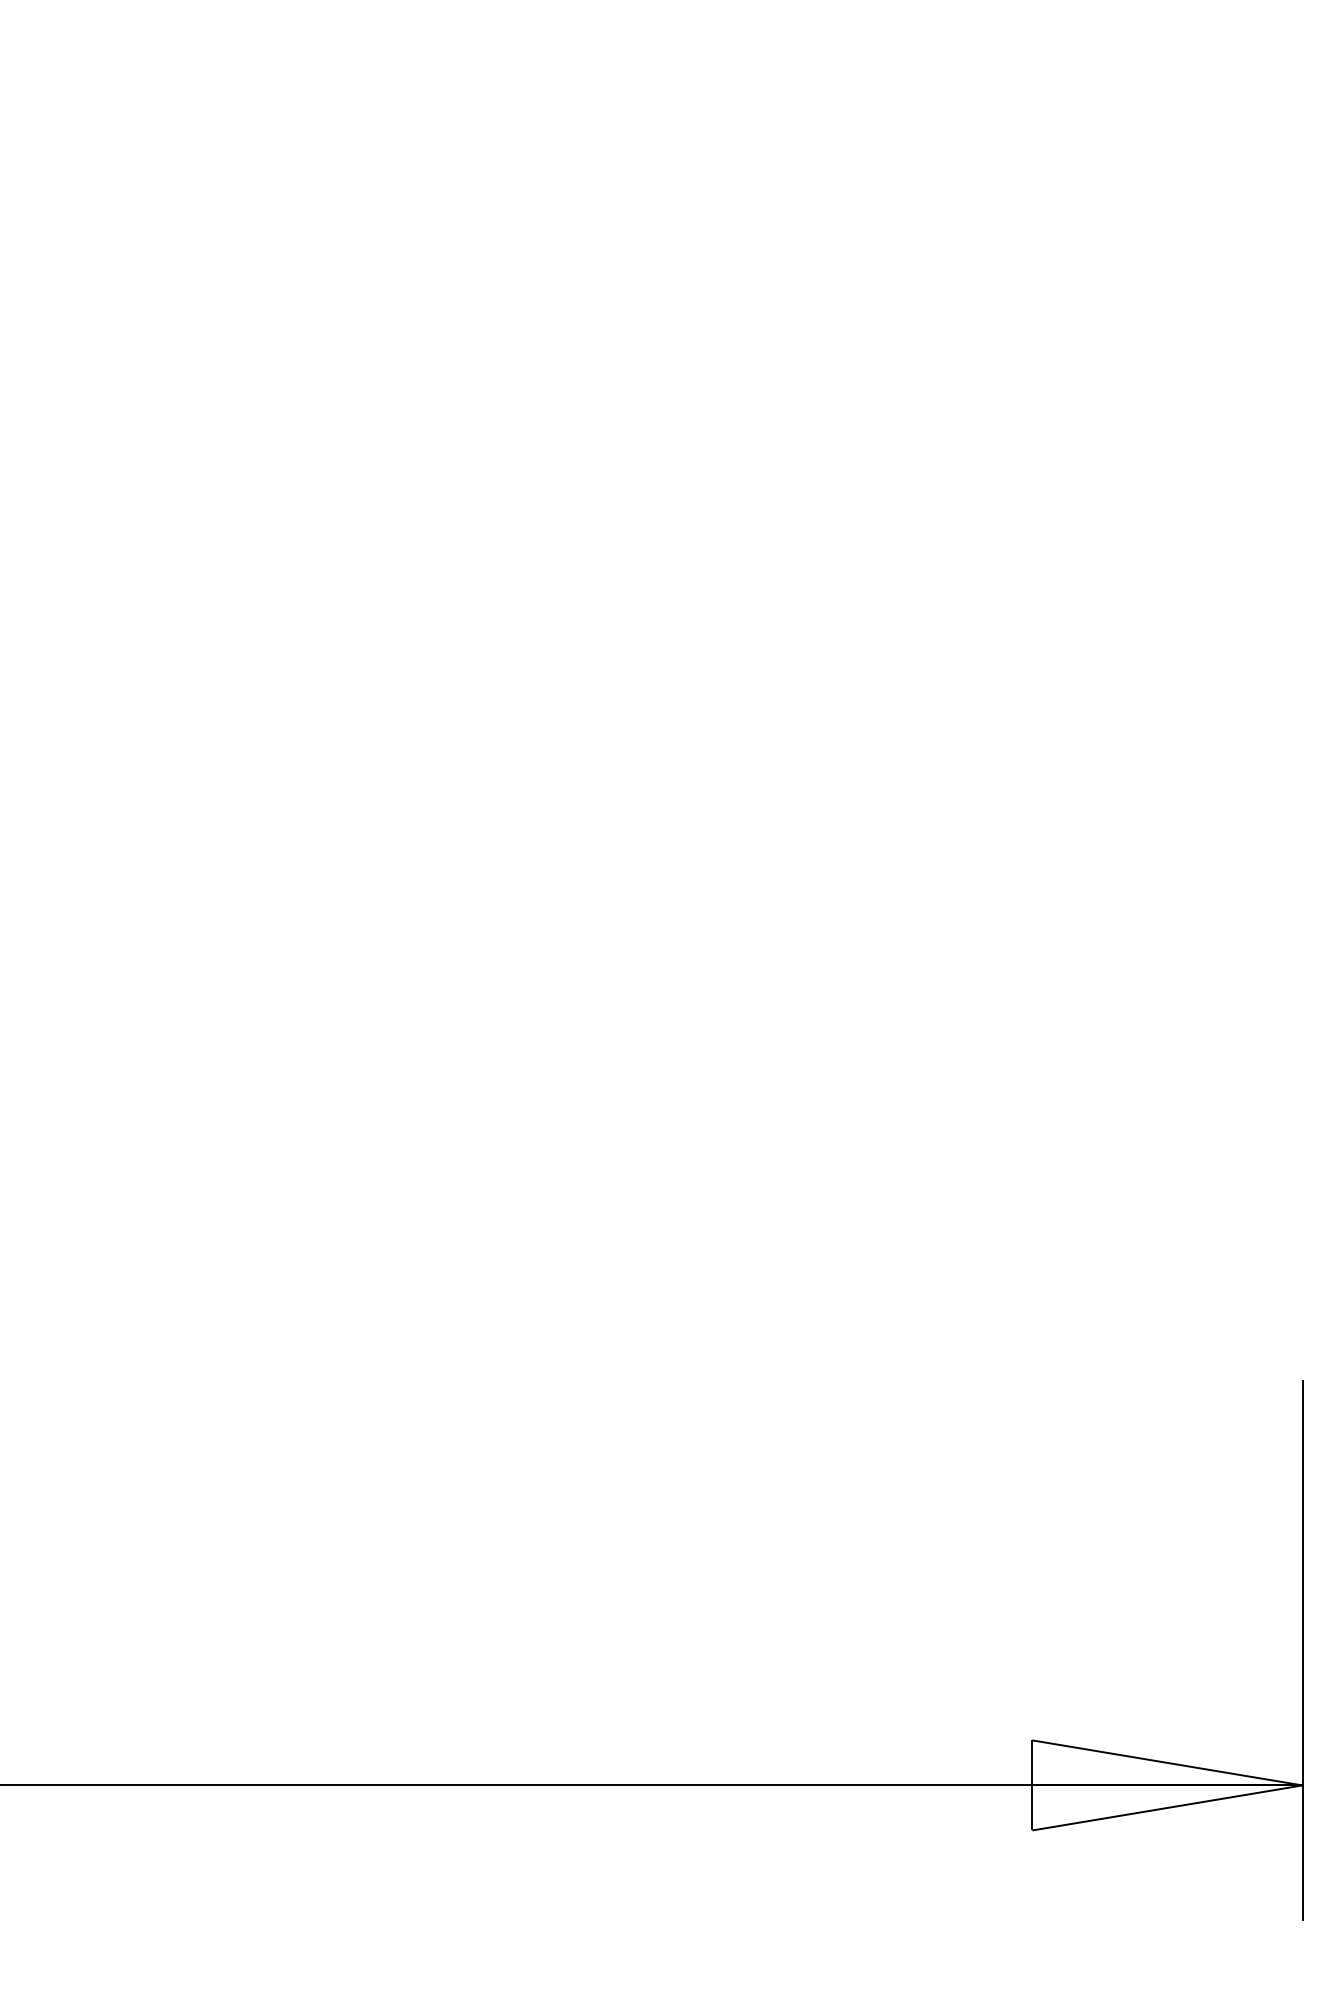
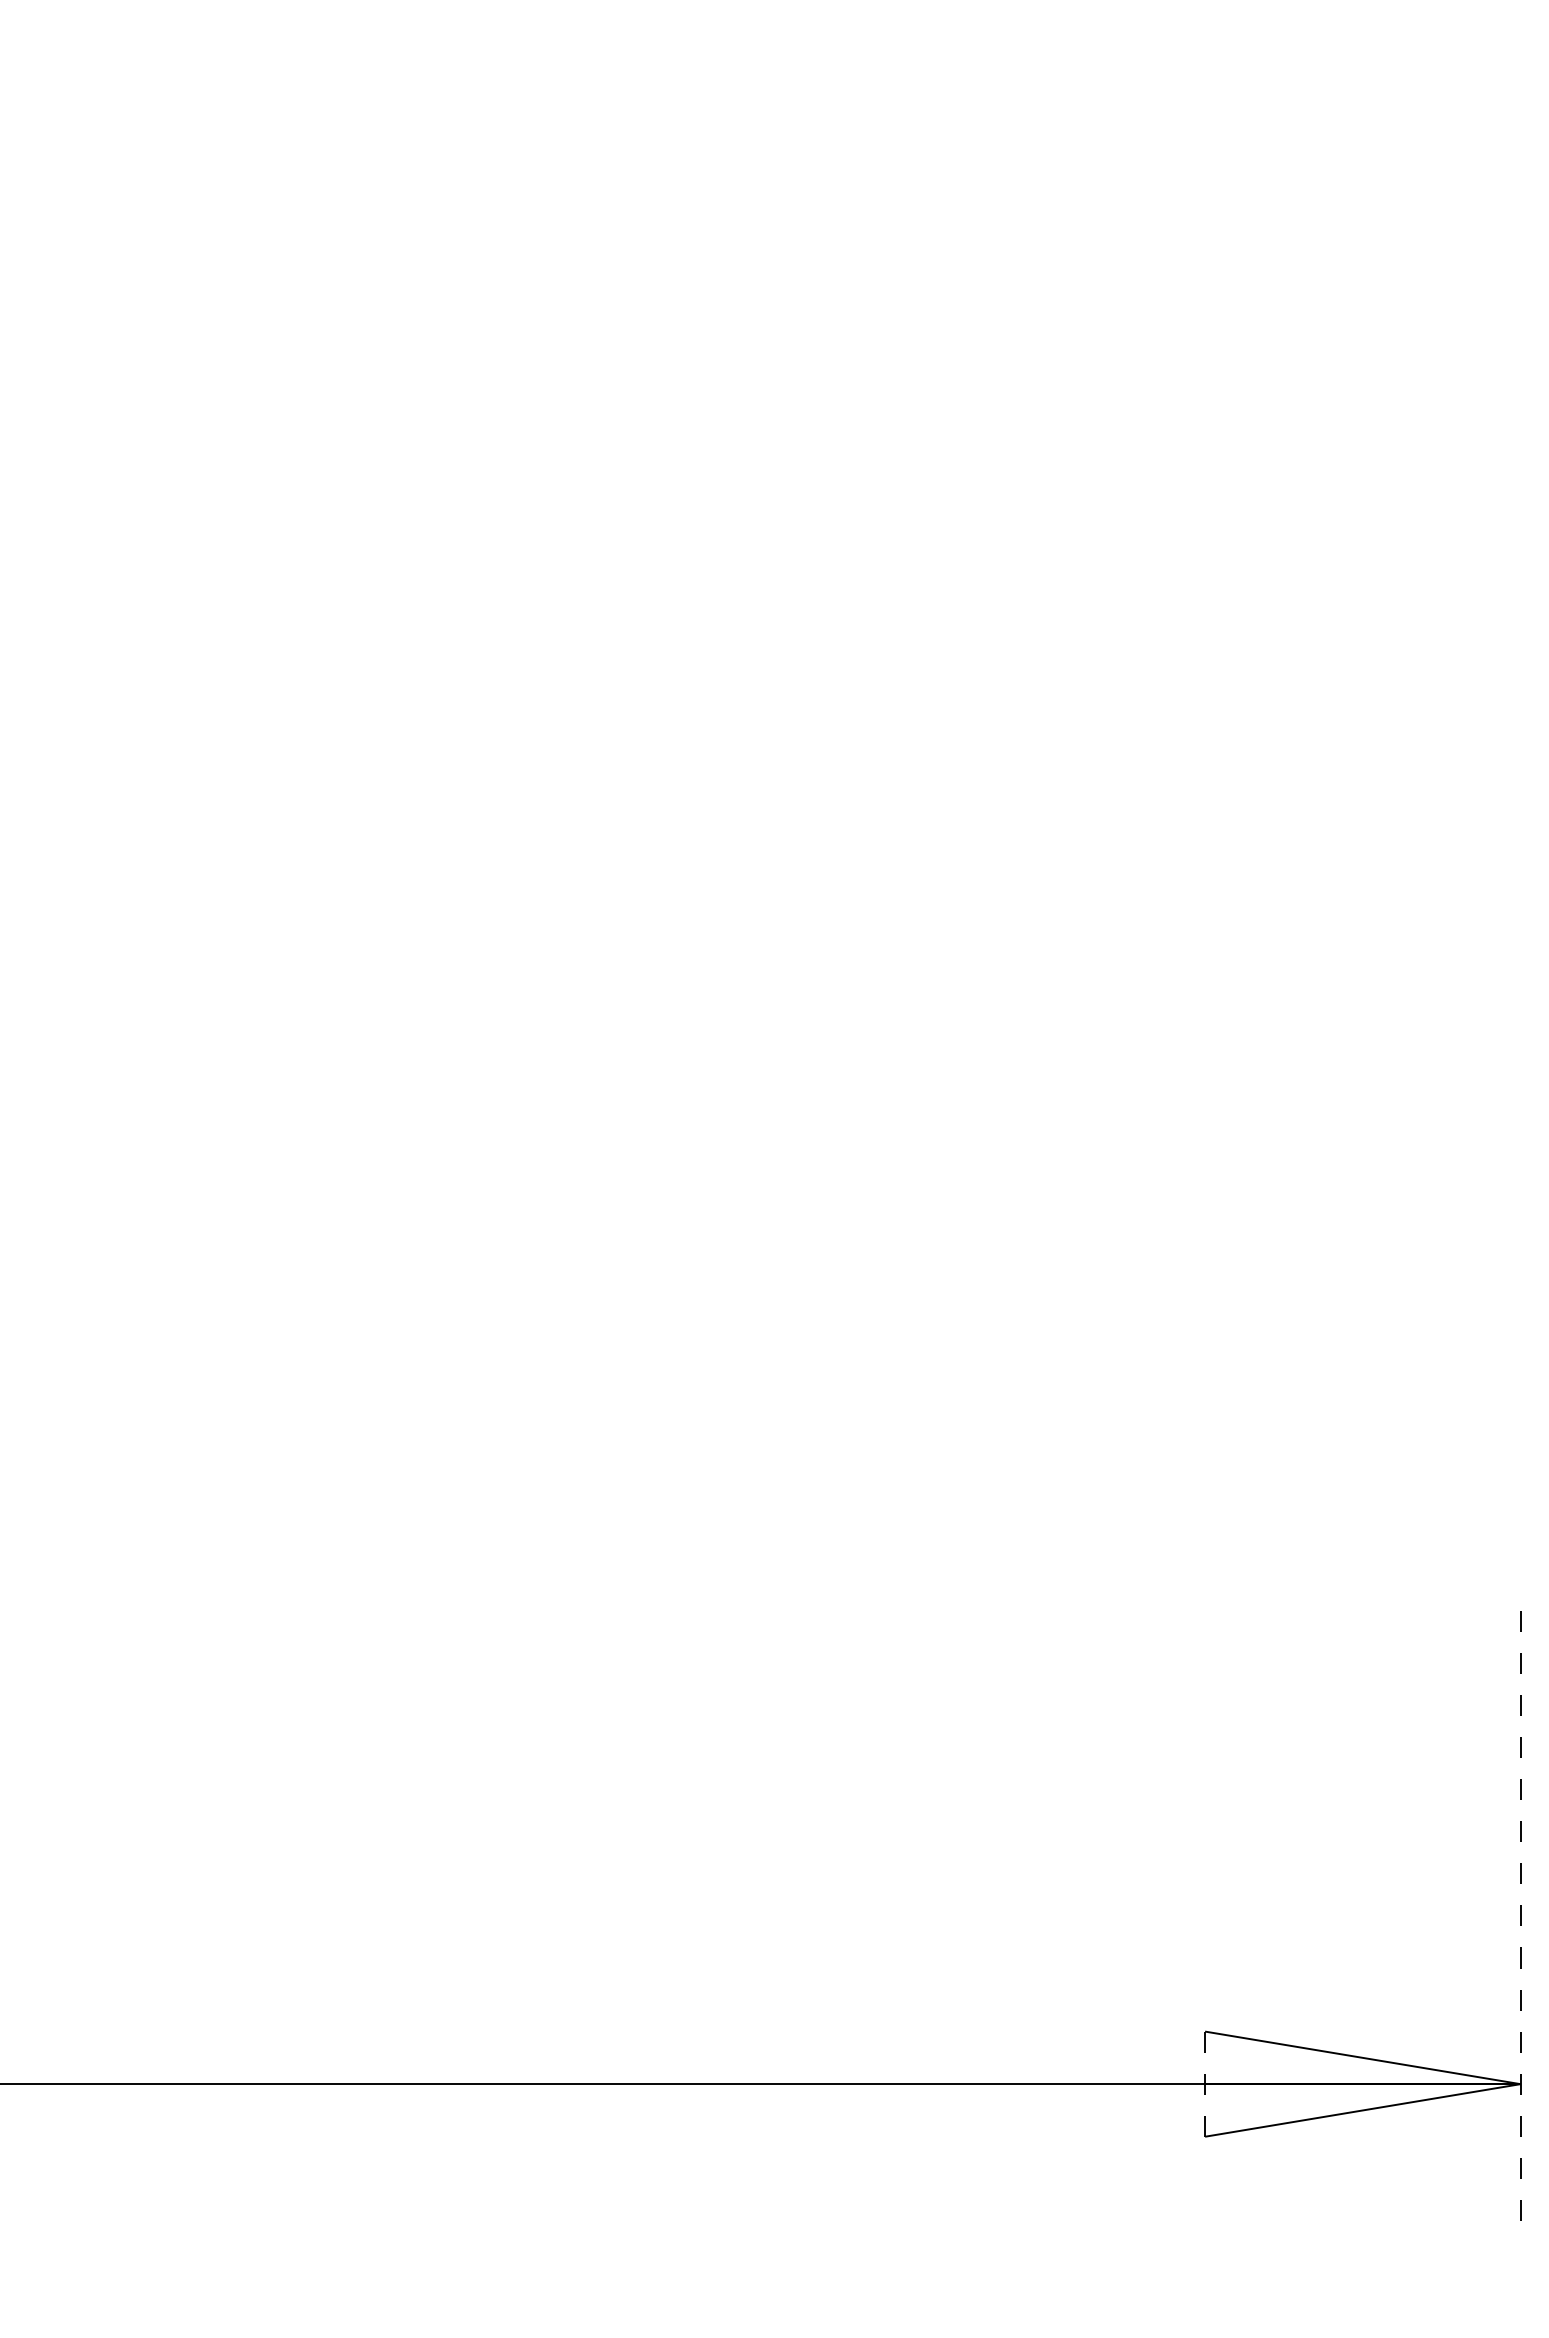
line: (1302, 1650) -> (1520, 1926), solid -> dashed
line: (1032, 1785) -> (1205, 2084), solid -> dashed

